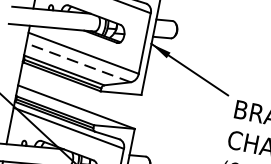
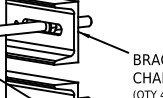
line: (78, 63) -> (38, 51), dashed -> solid

